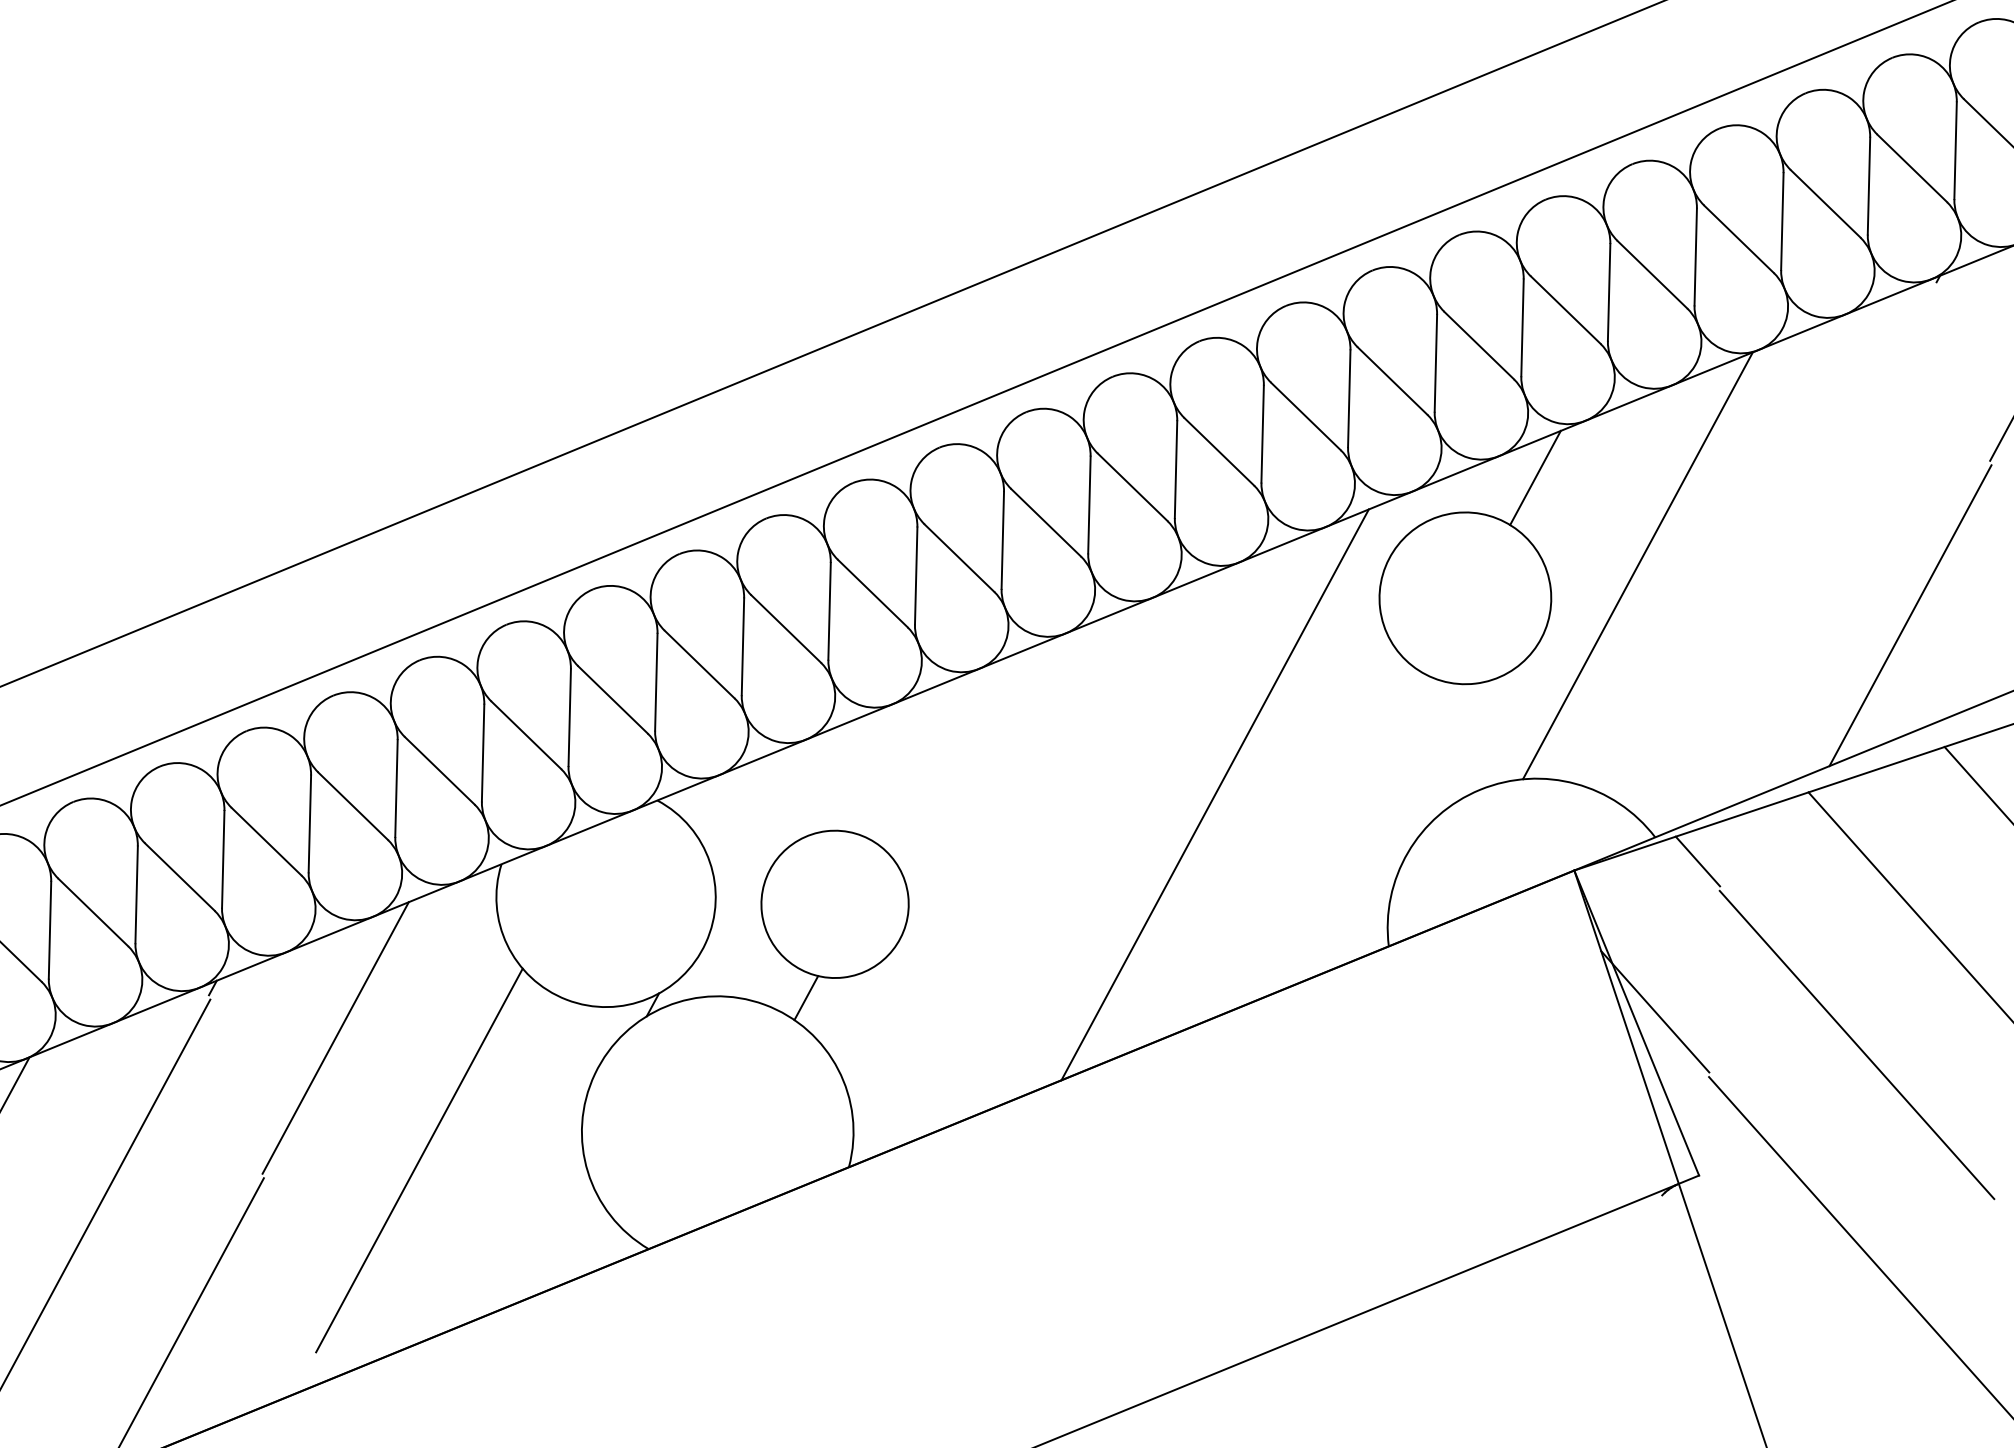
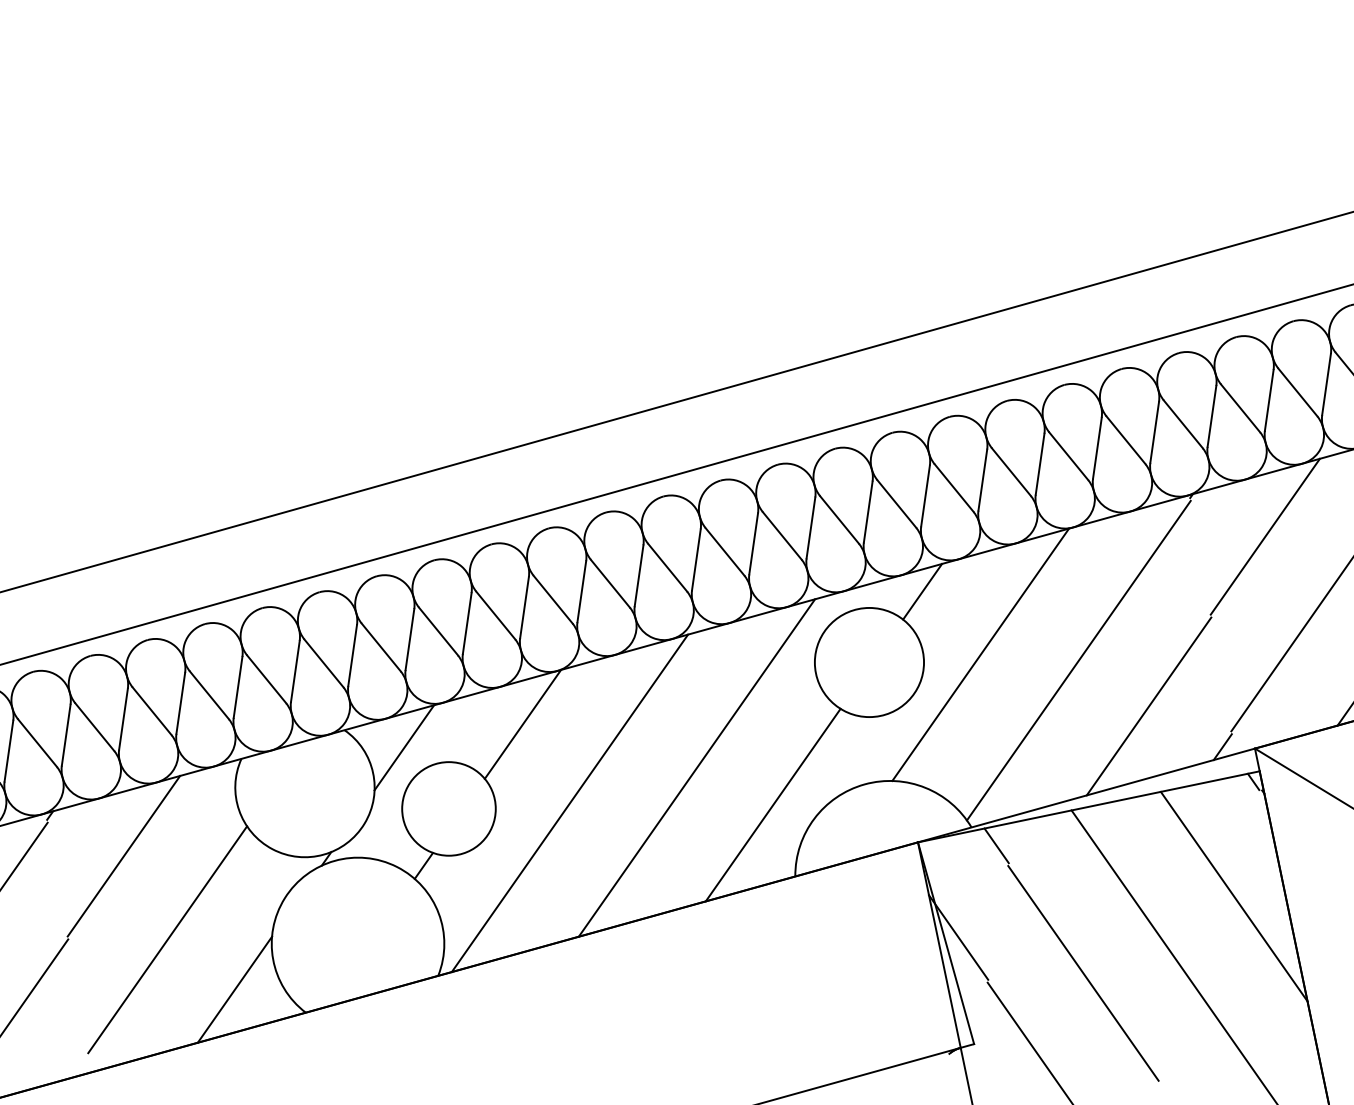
line: (1791, 556) -> (1078, 660), added
line: (934, 757) -> (522, 723), added
line: (754, 816) -> (404, 747), added
line: (1339, 838) -> (772, 804), added
line: (1022, 873) -> (569, 803), added
line: (532, 1225) -> (234, 989), added

